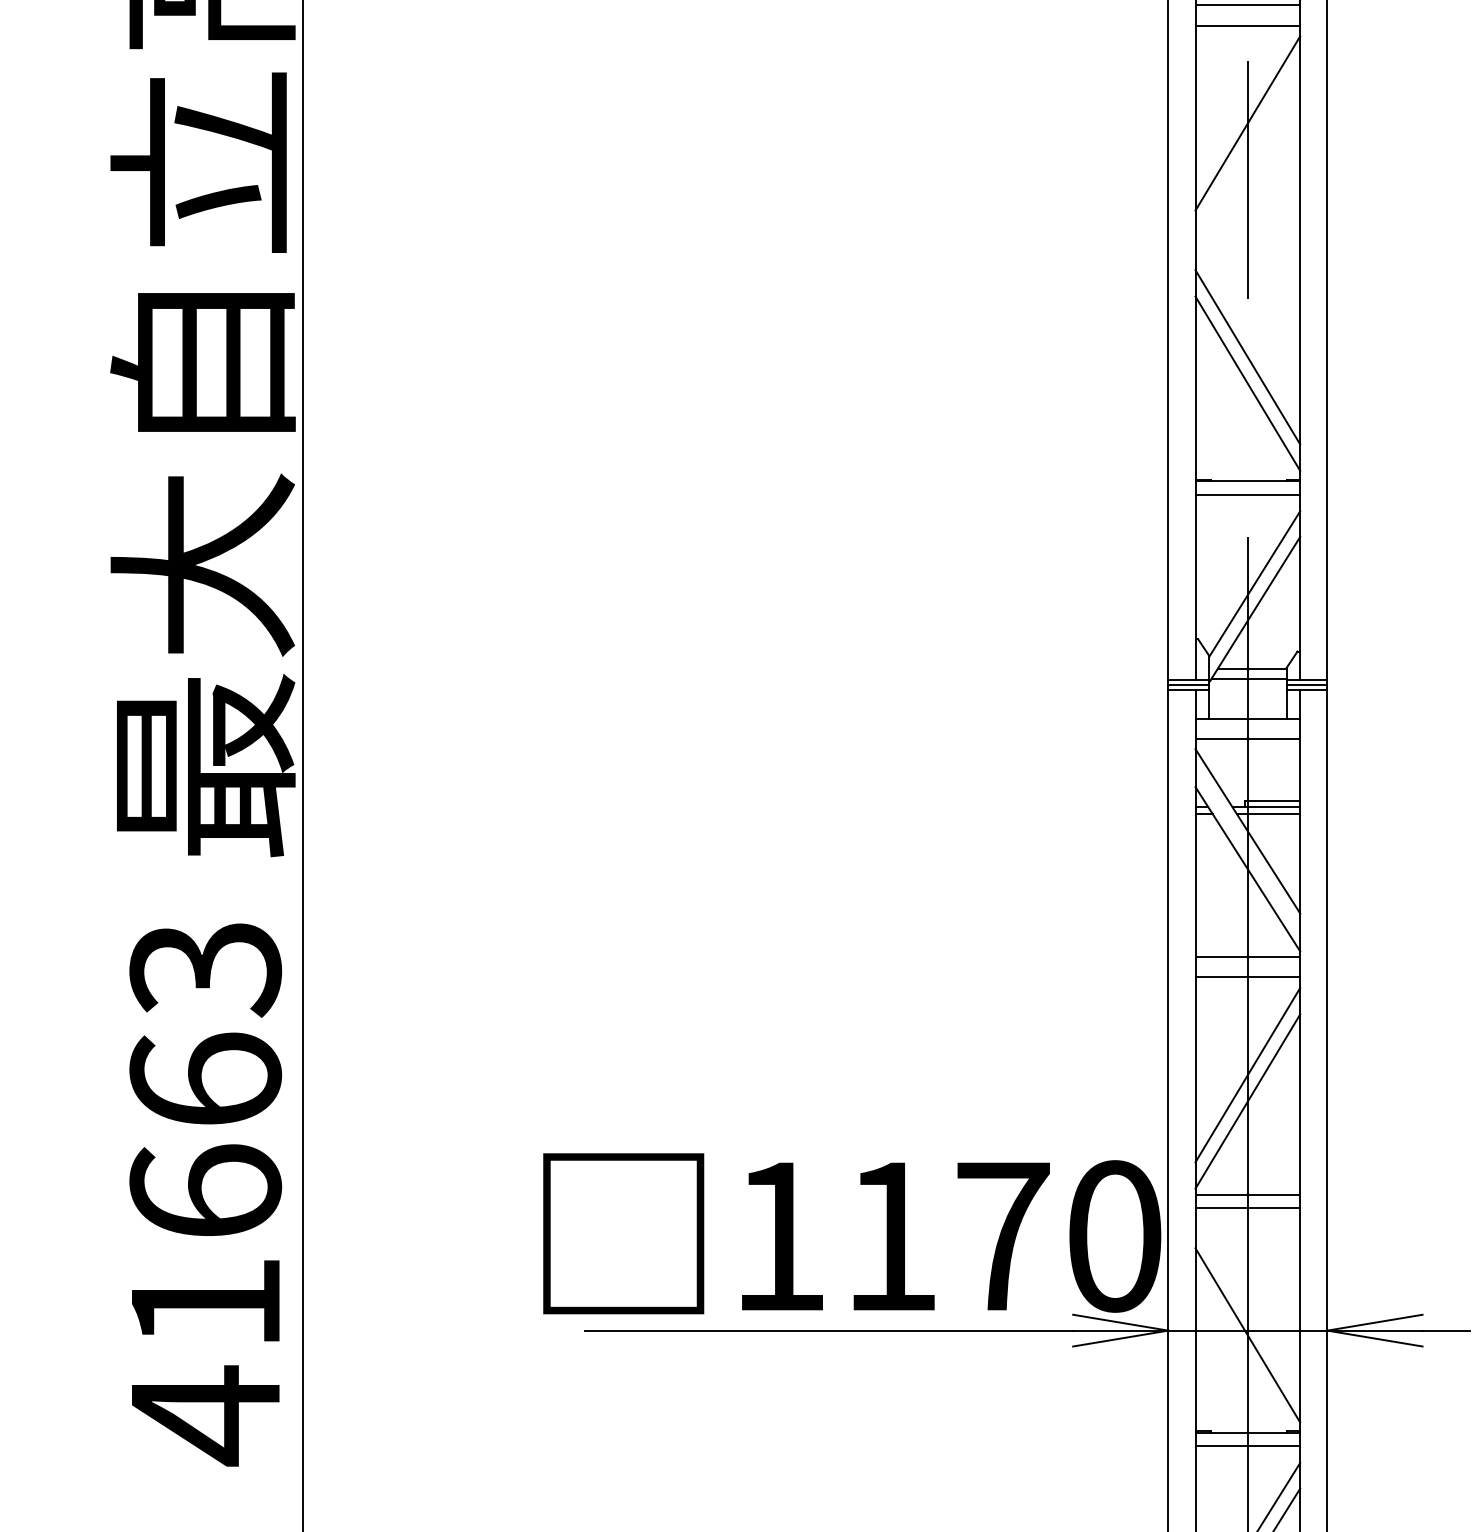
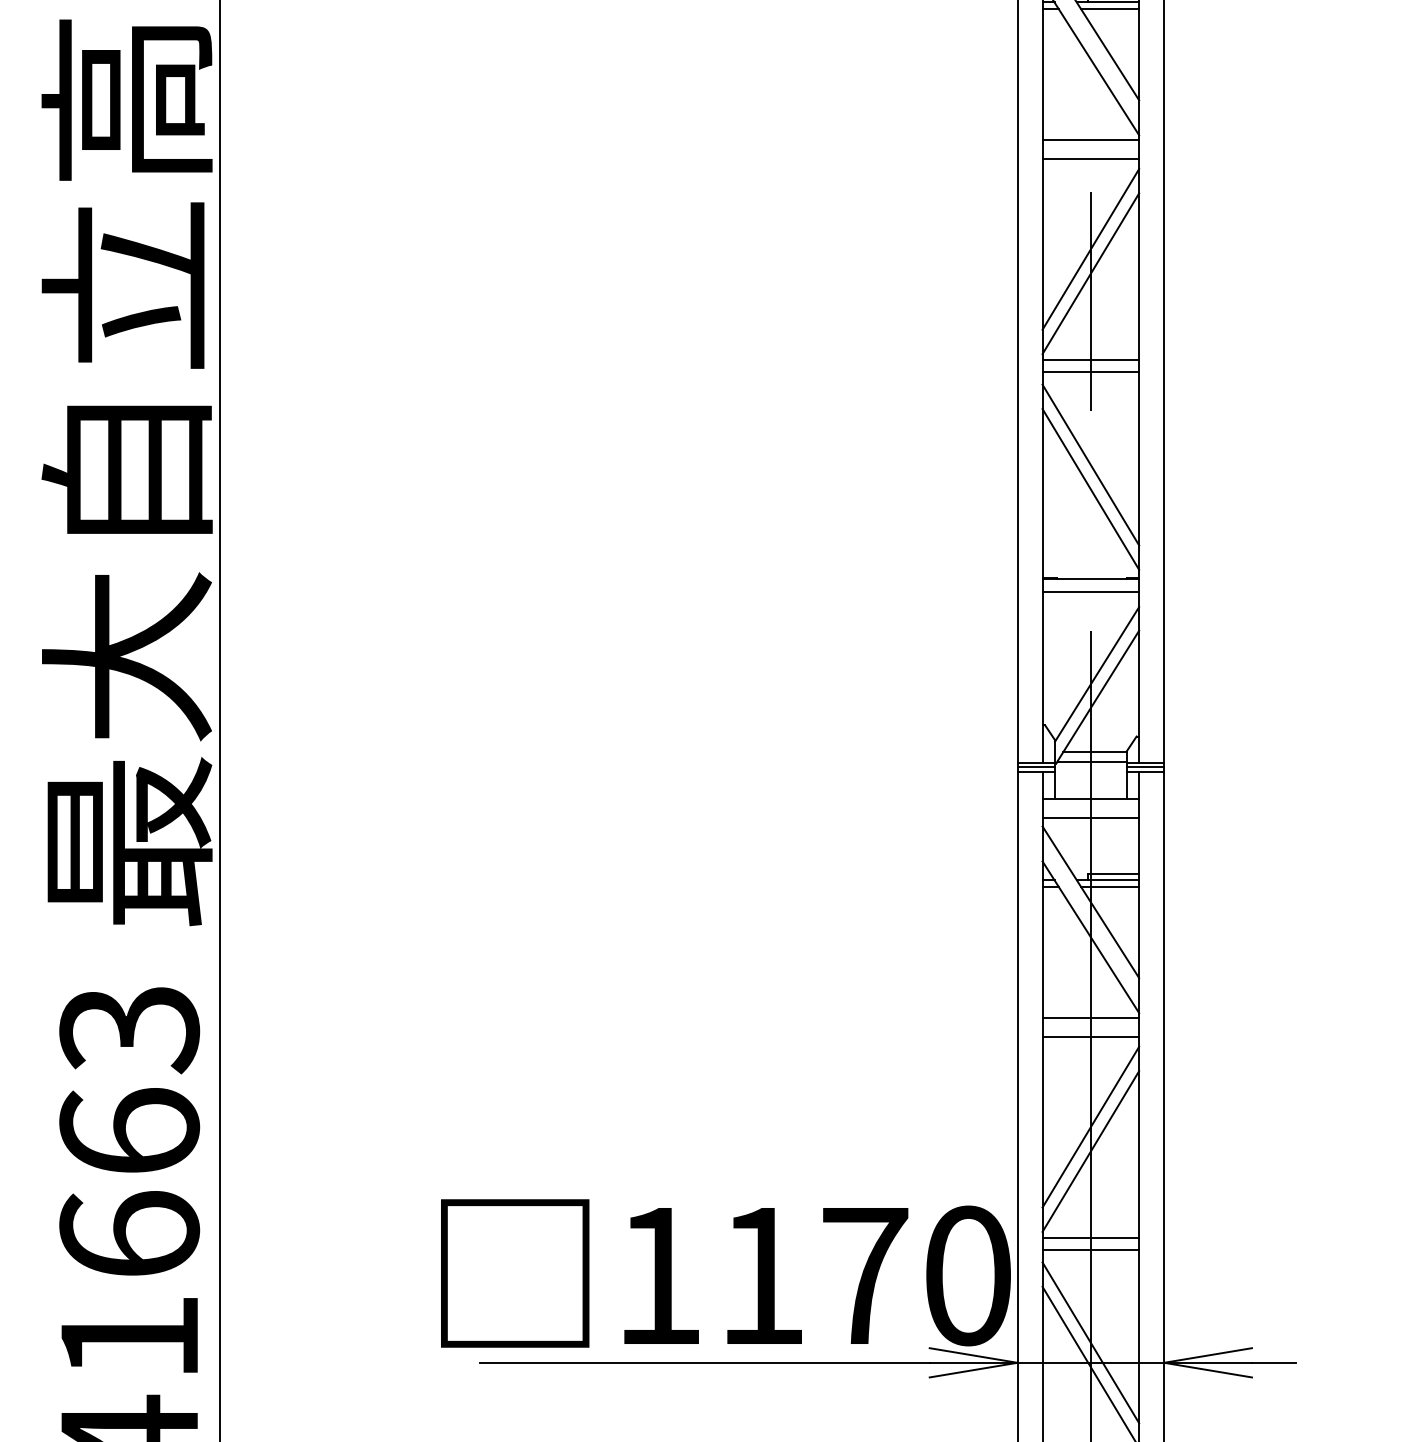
line: (1247, 149) -> (1090, 273), added
line: (1247, 242) -> (1090, 359), added
line: (1247, 256) -> (1090, 372), added
line: (1247, 1308) -> (1090, 1342), added

